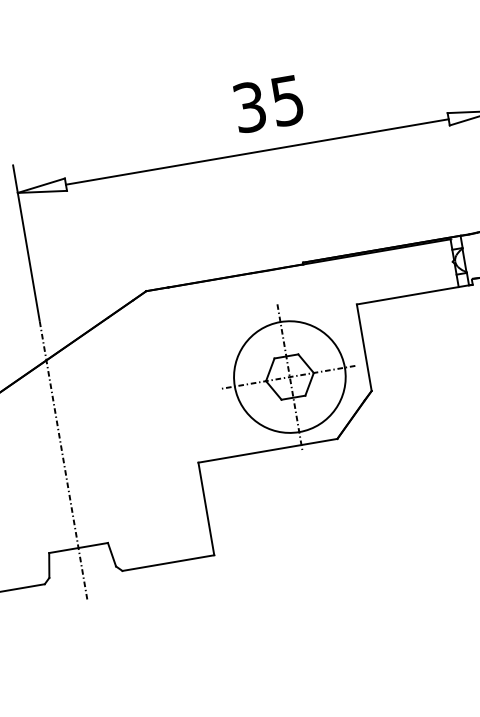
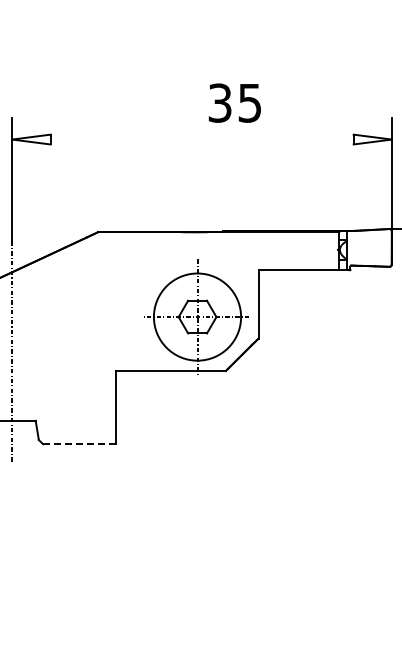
text: (267, 103) -> (234, 102), moved
line: (256, 152) -> (201, 139), removed
line: (169, 563) -> (80, 444), solid -> dashed

